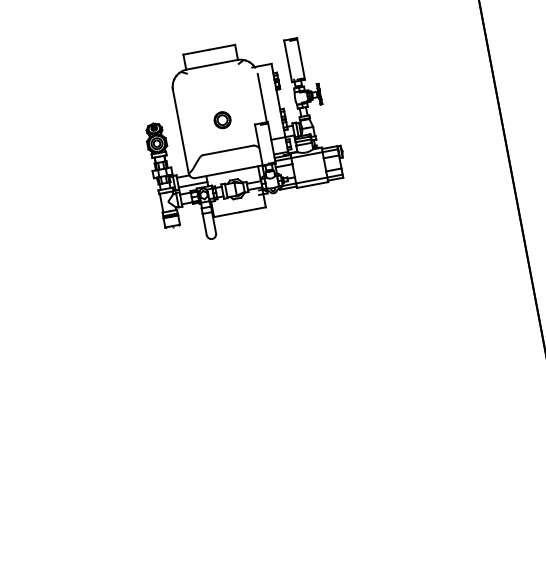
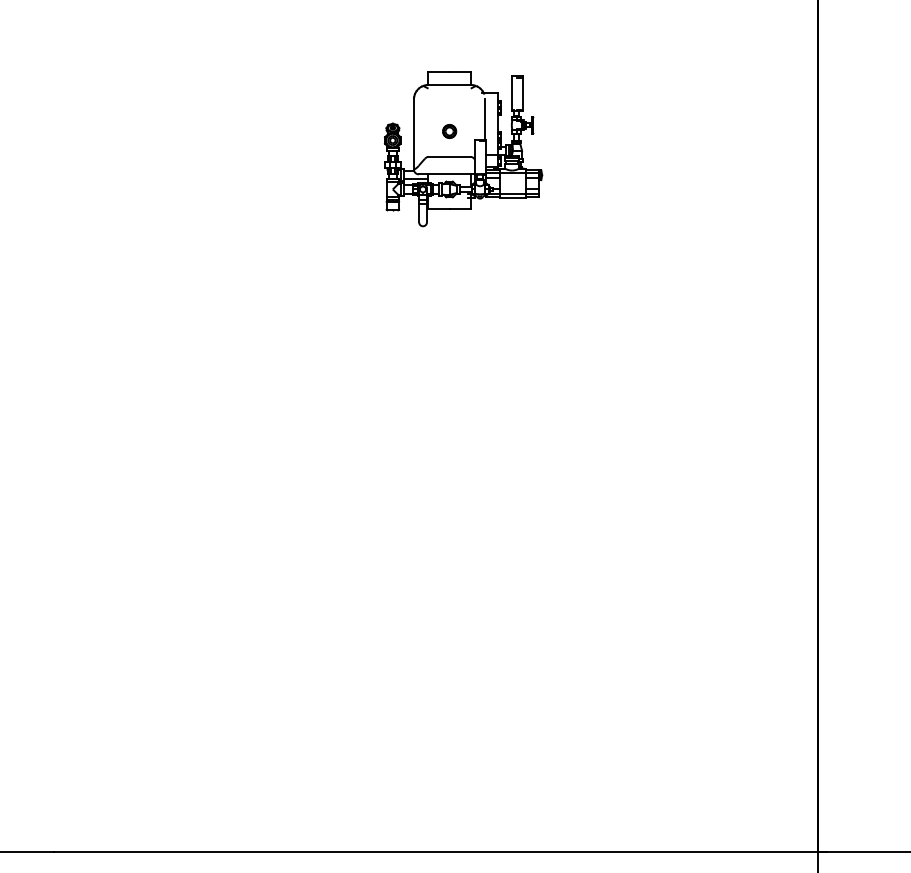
part: (243, 138) -> (463, 149), size x0.6

